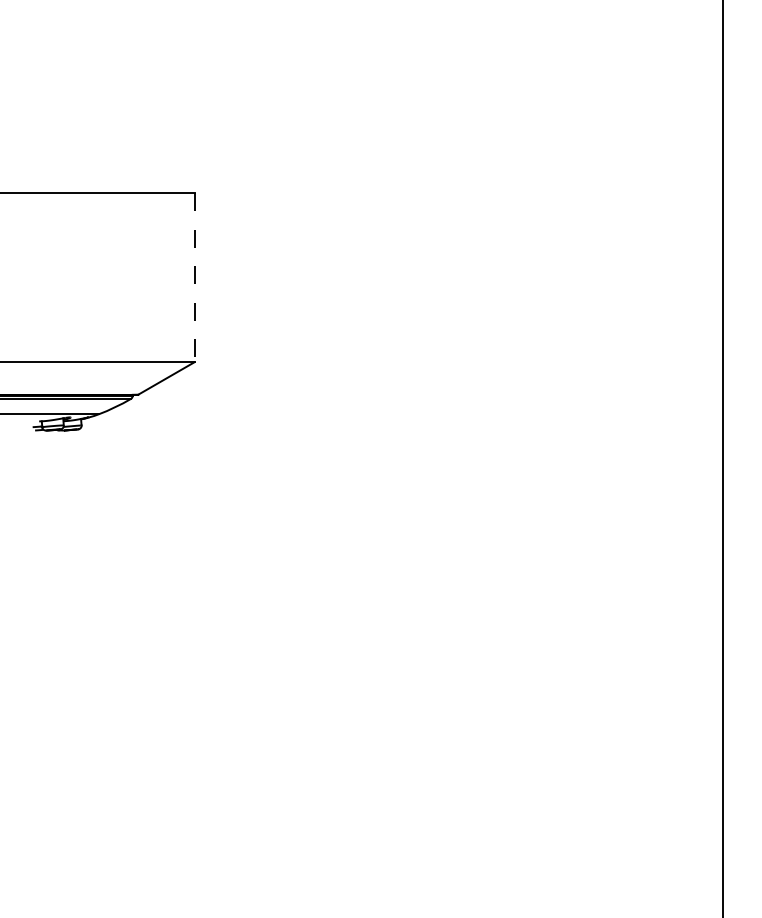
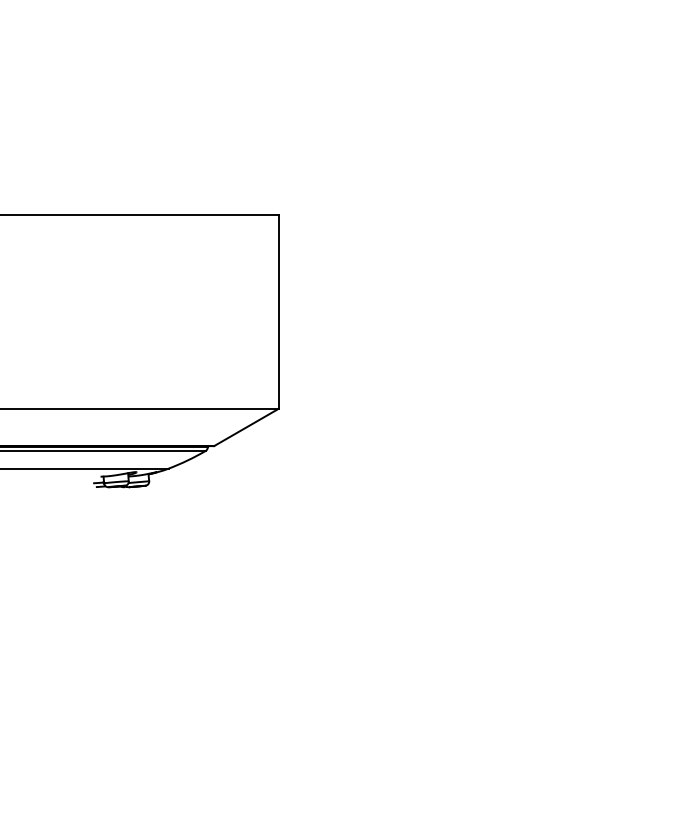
line: (194, 277) -> (278, 311), dashed -> solid

